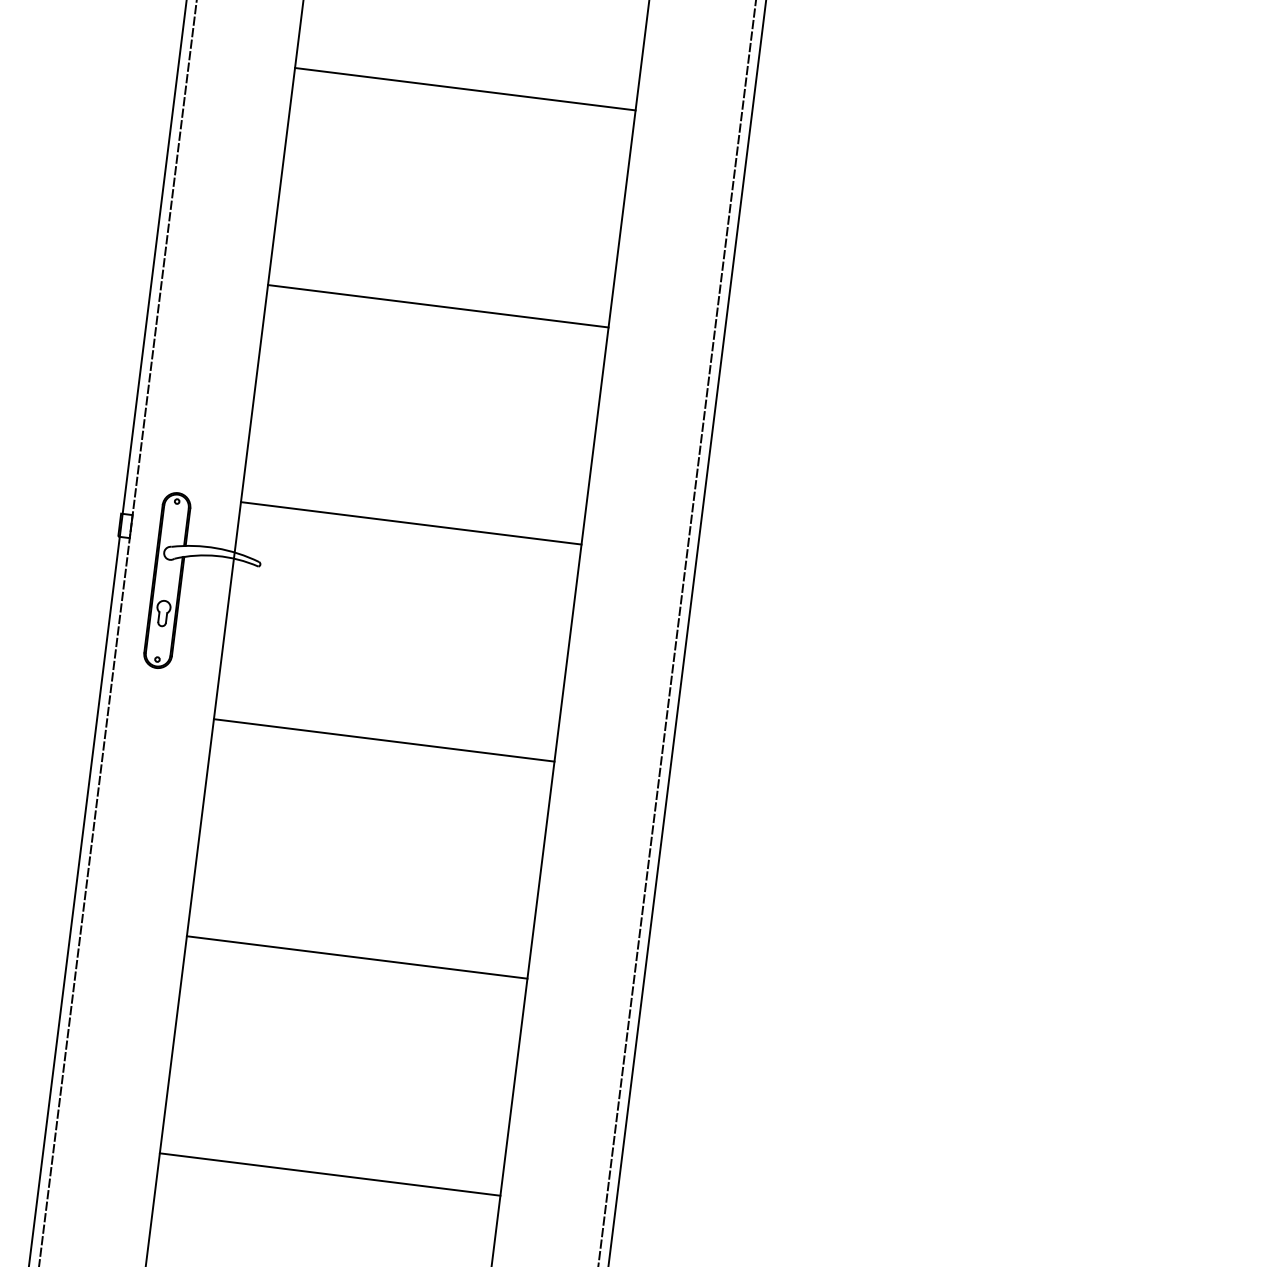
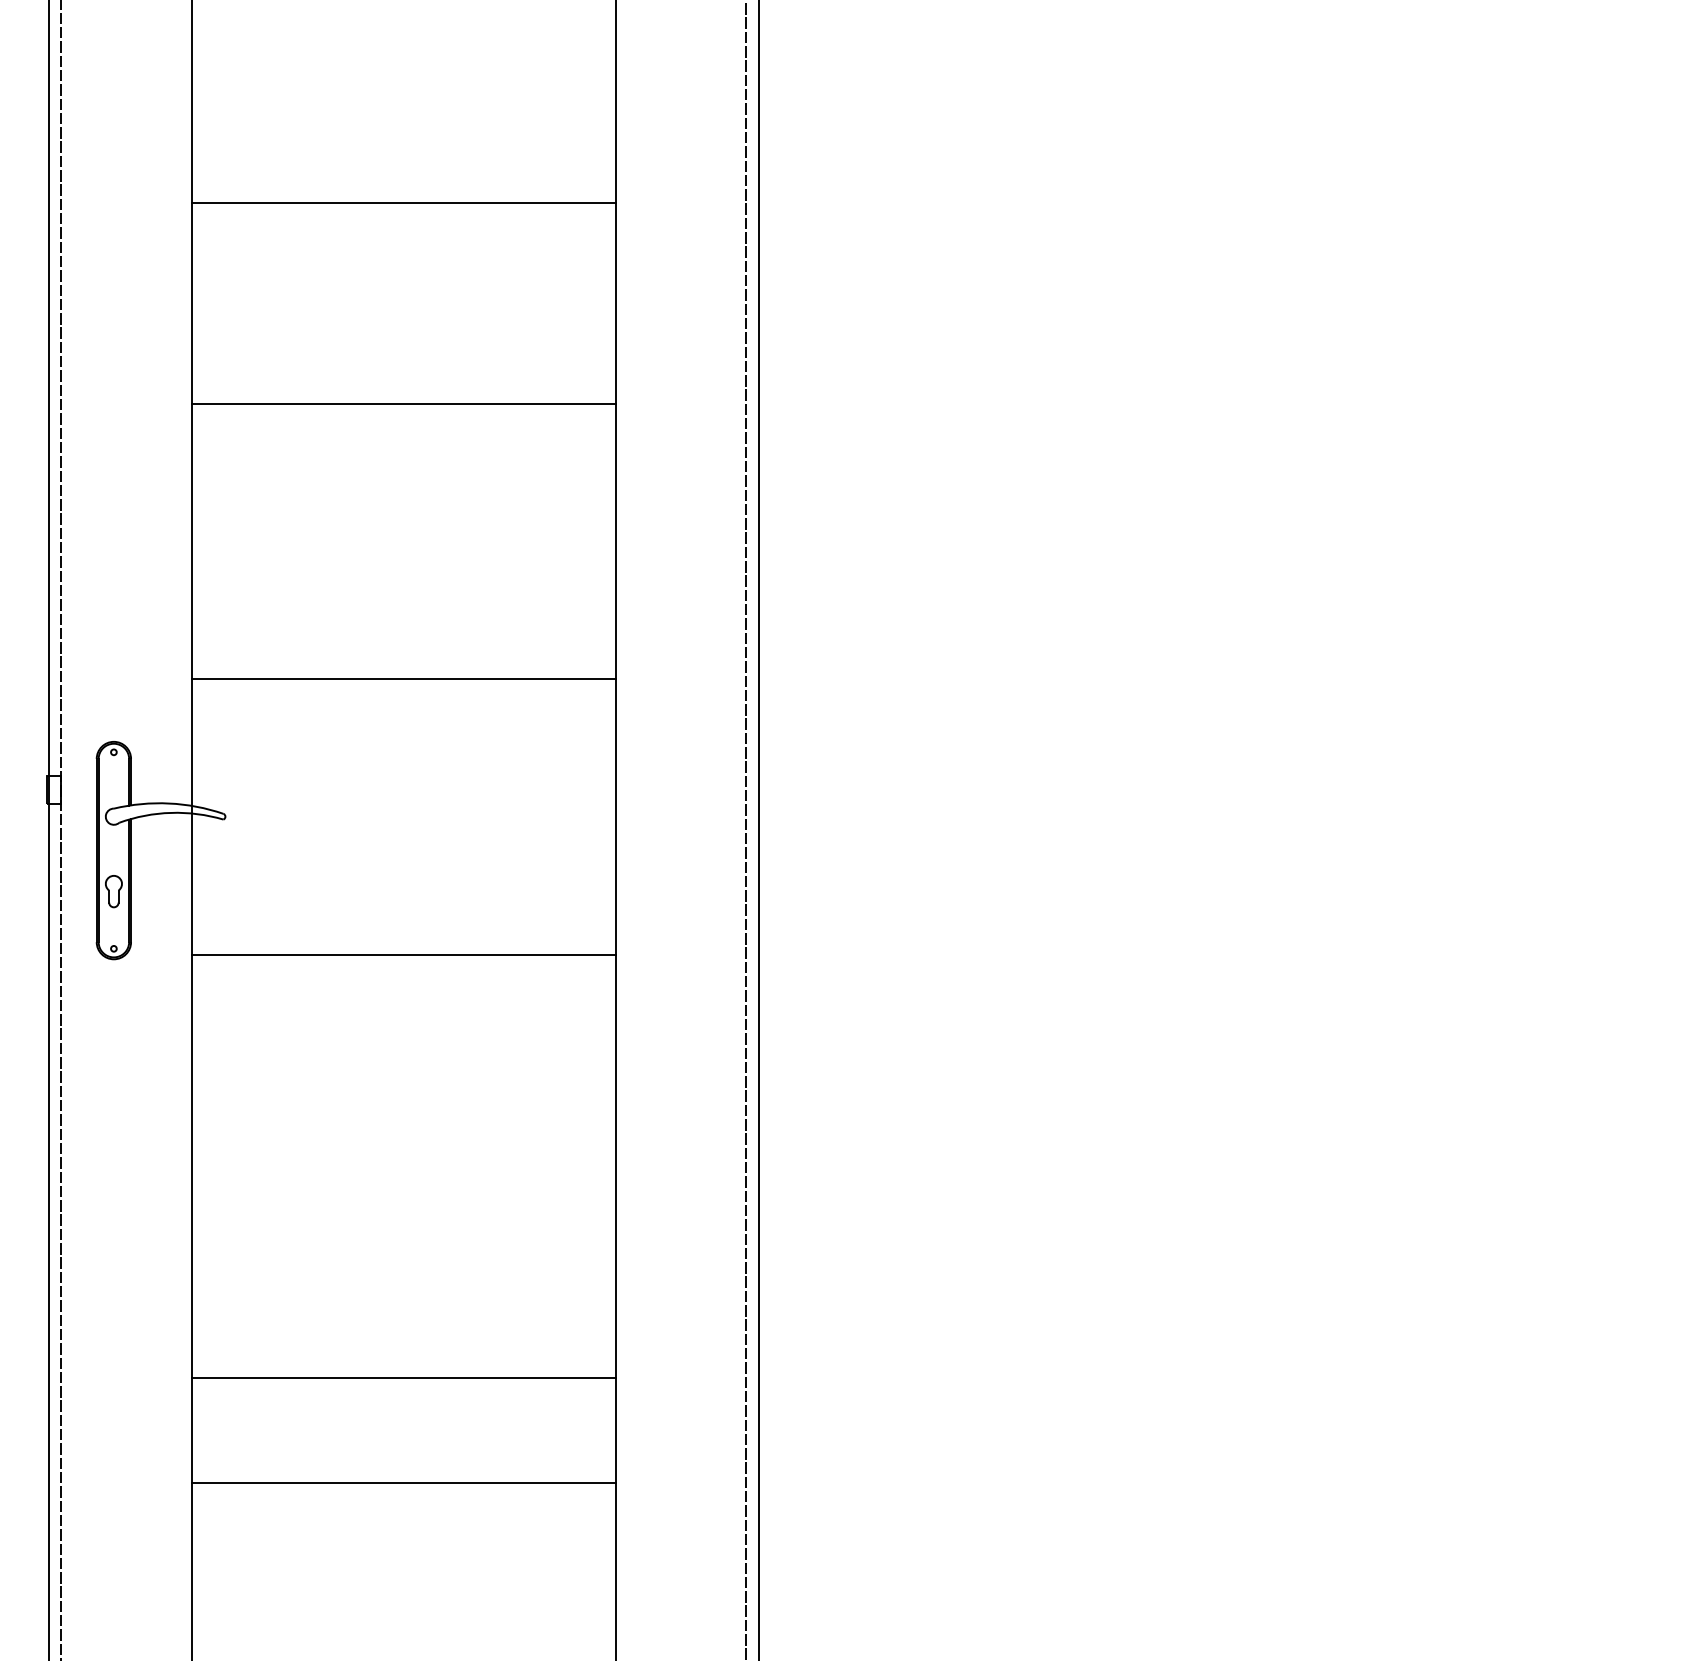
line: (437, 306) -> (403, 404), moved
line: (410, 523) -> (403, 679), moved
line: (383, 740) -> (403, 955), moved
line: (356, 957) -> (403, 1378), moved
line: (329, 1174) -> (403, 1483), moved

